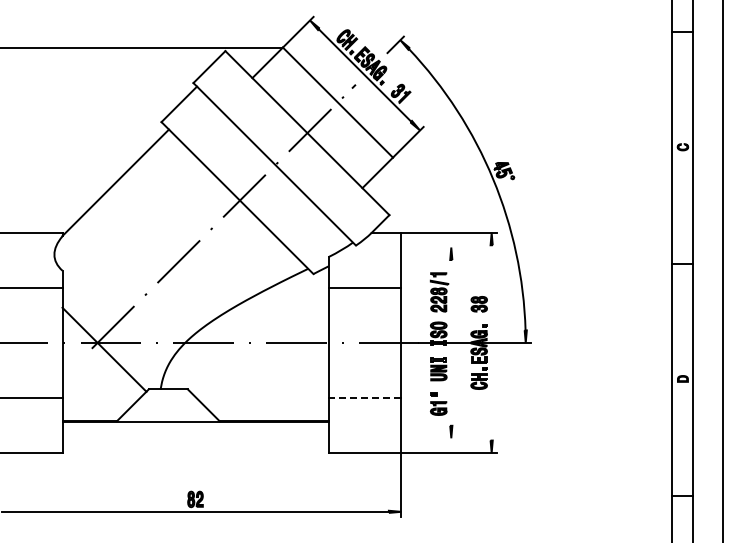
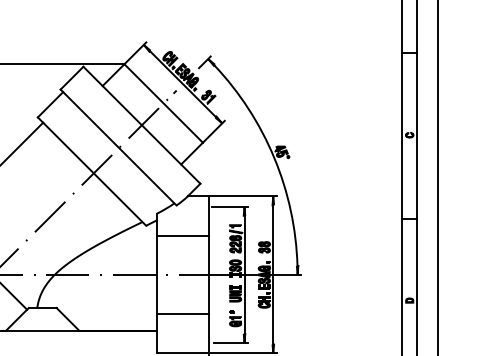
line: (431, 247) -> (230, 206), added
line: (451, 342) -> (244, 274), added
line: (491, 342) -> (273, 274), added
line: (364, 397) -> (182, 313), dashed -> solid
line: (432, 438) -> (231, 343), added

